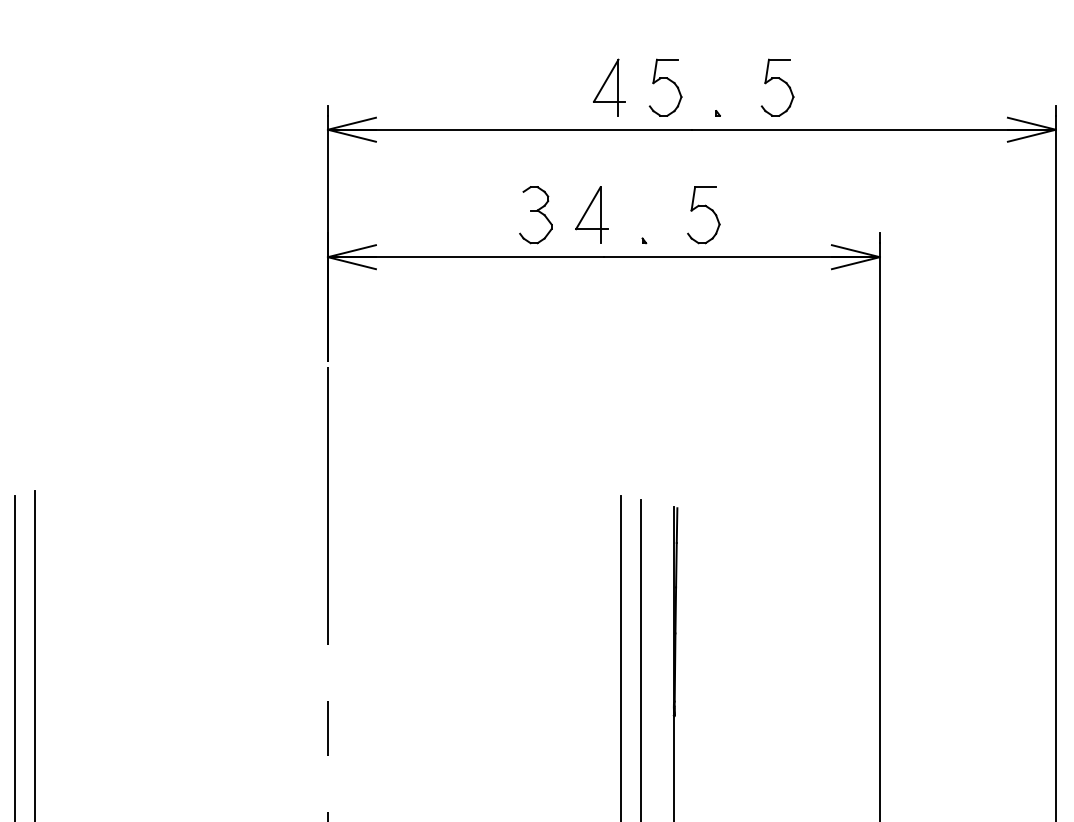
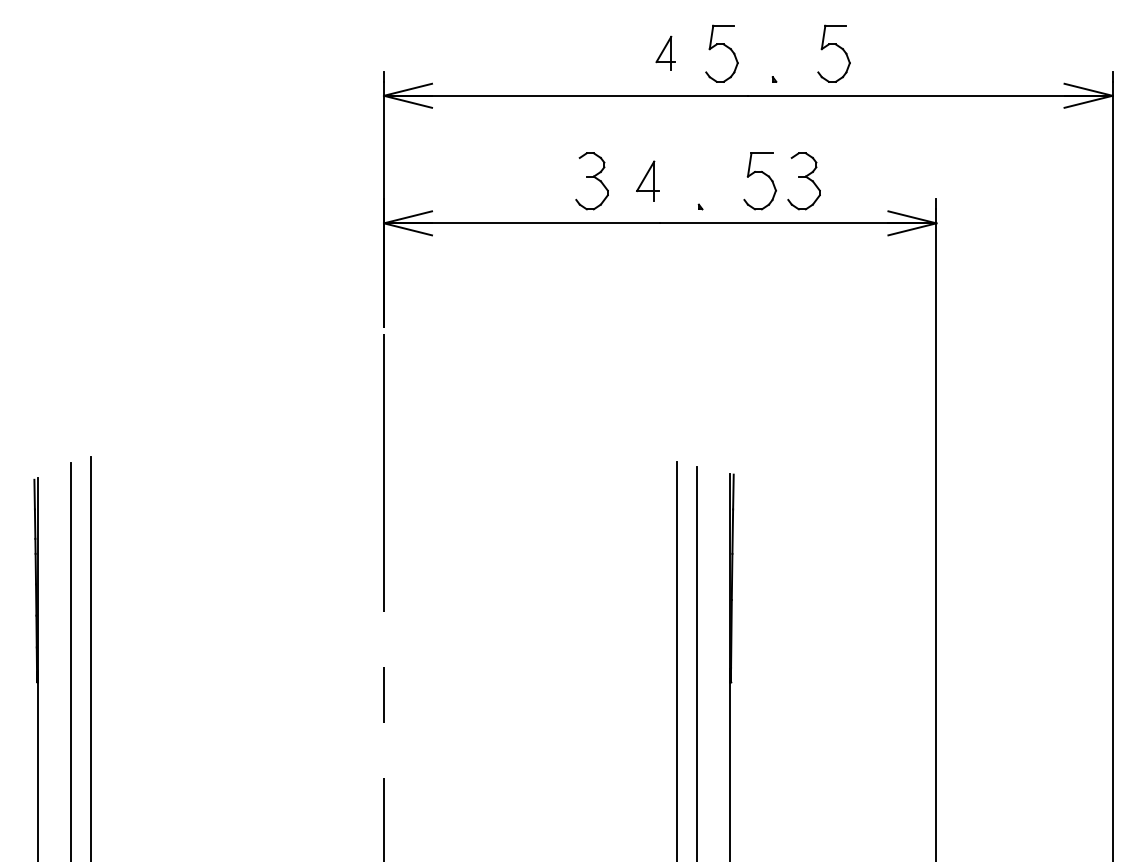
part: (609, 87) -> (665, 53), size x0.6
part: (591, 214) -> (647, 180), size x0.7
part: (747, 215) -> (803, 181), added

